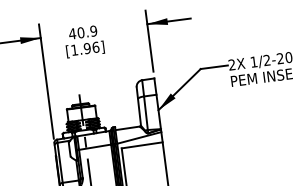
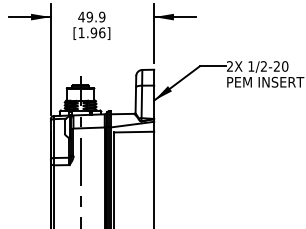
text: (80, 33) -> (89, 17), 40.9 -> 49.9

